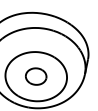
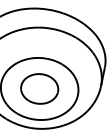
part: (35, 76) -> (38, 88), size x1.43

